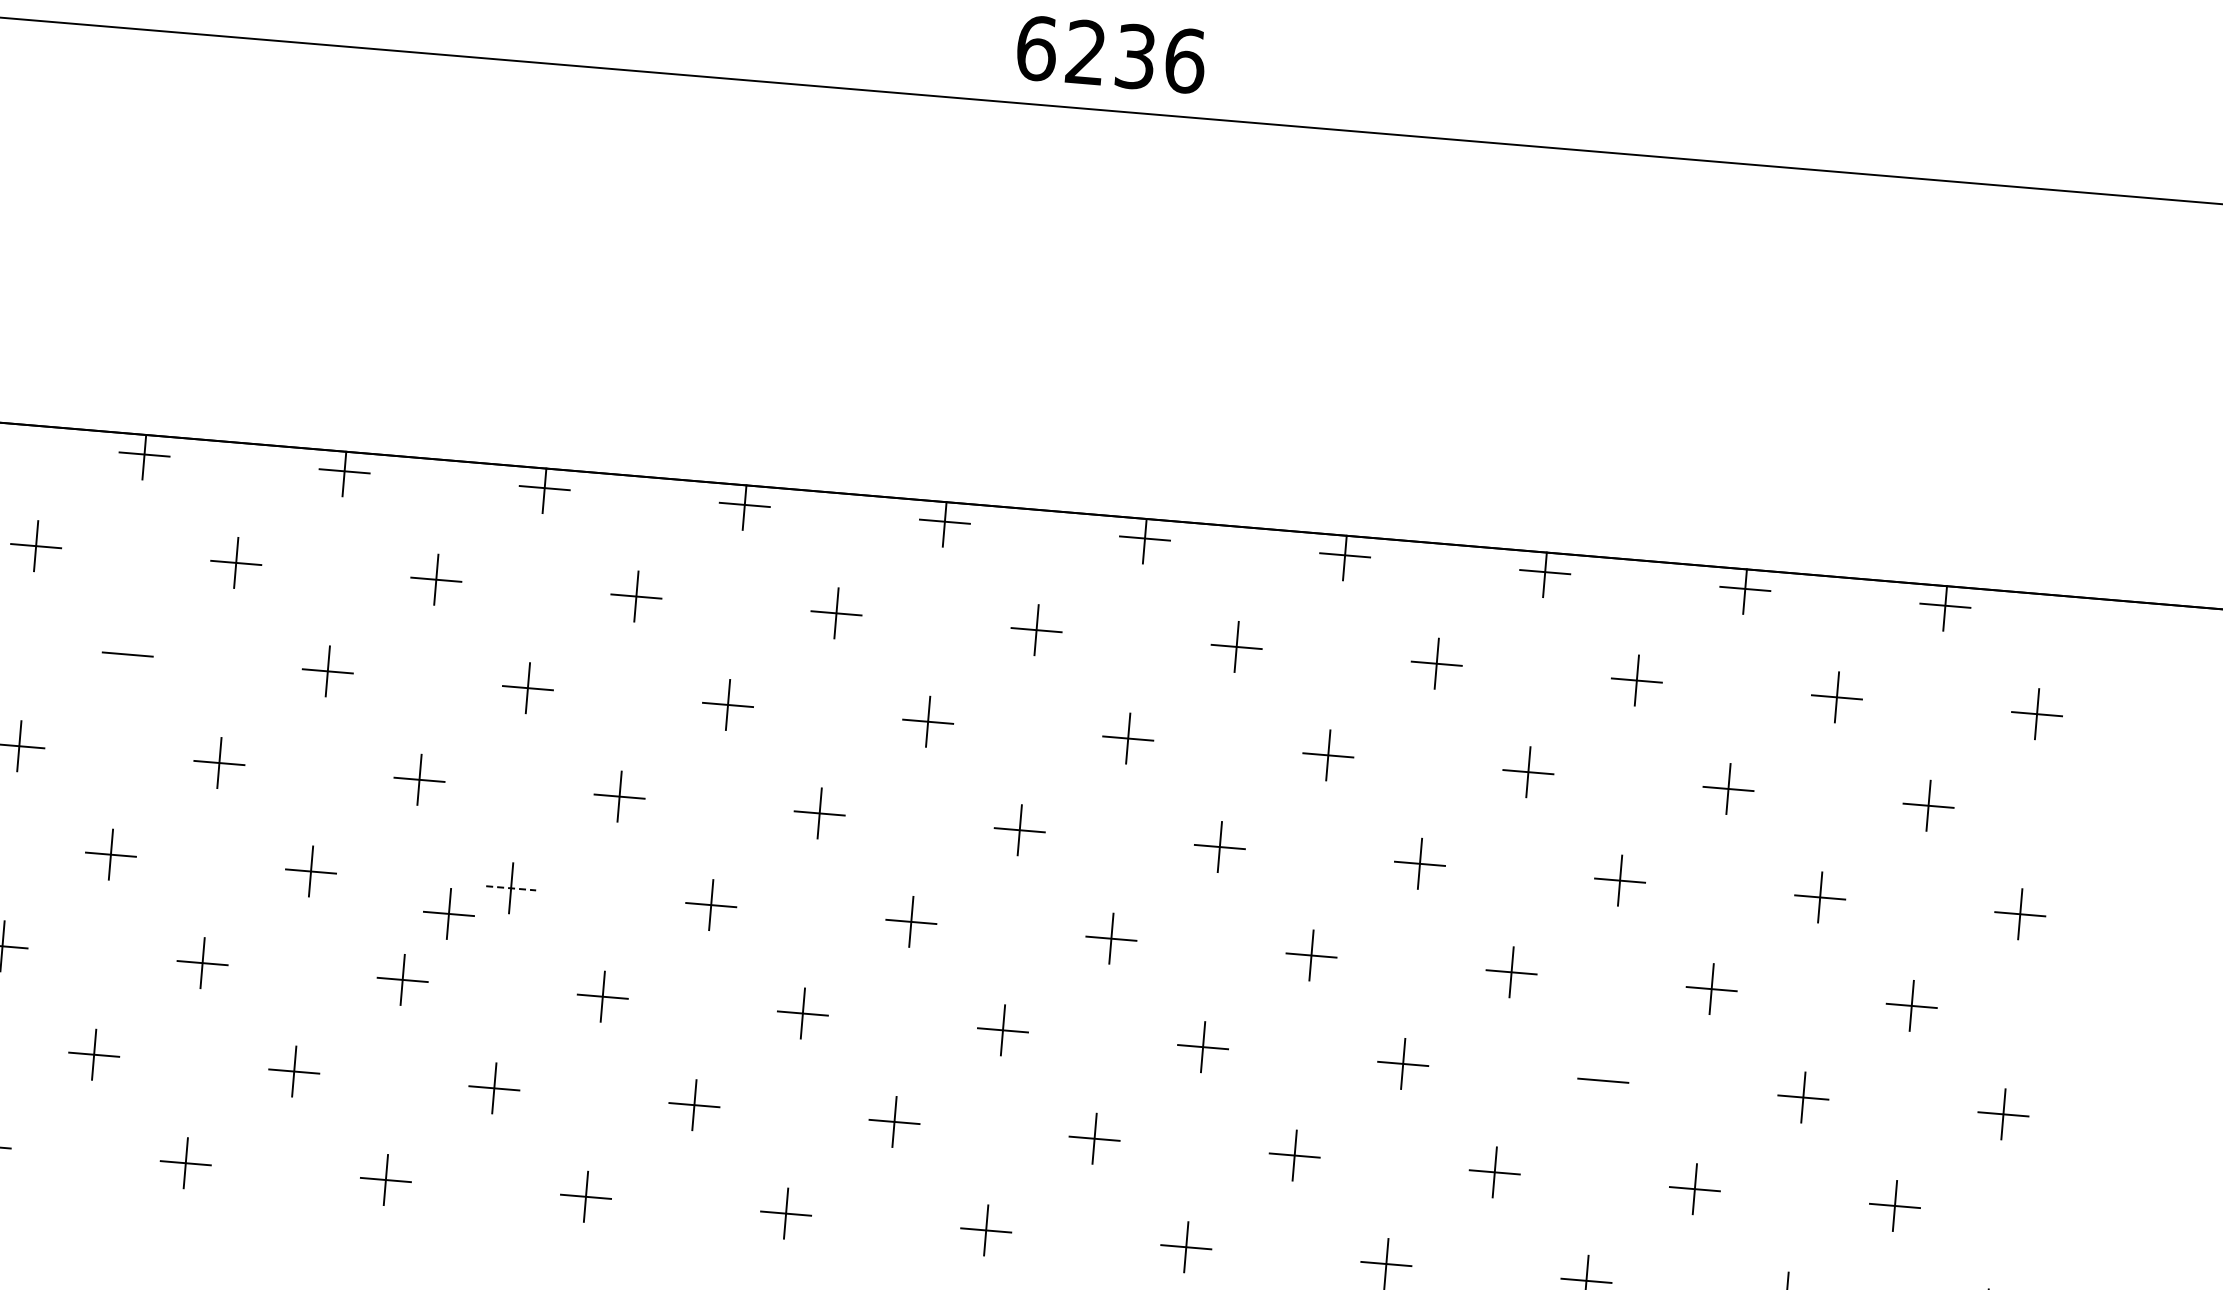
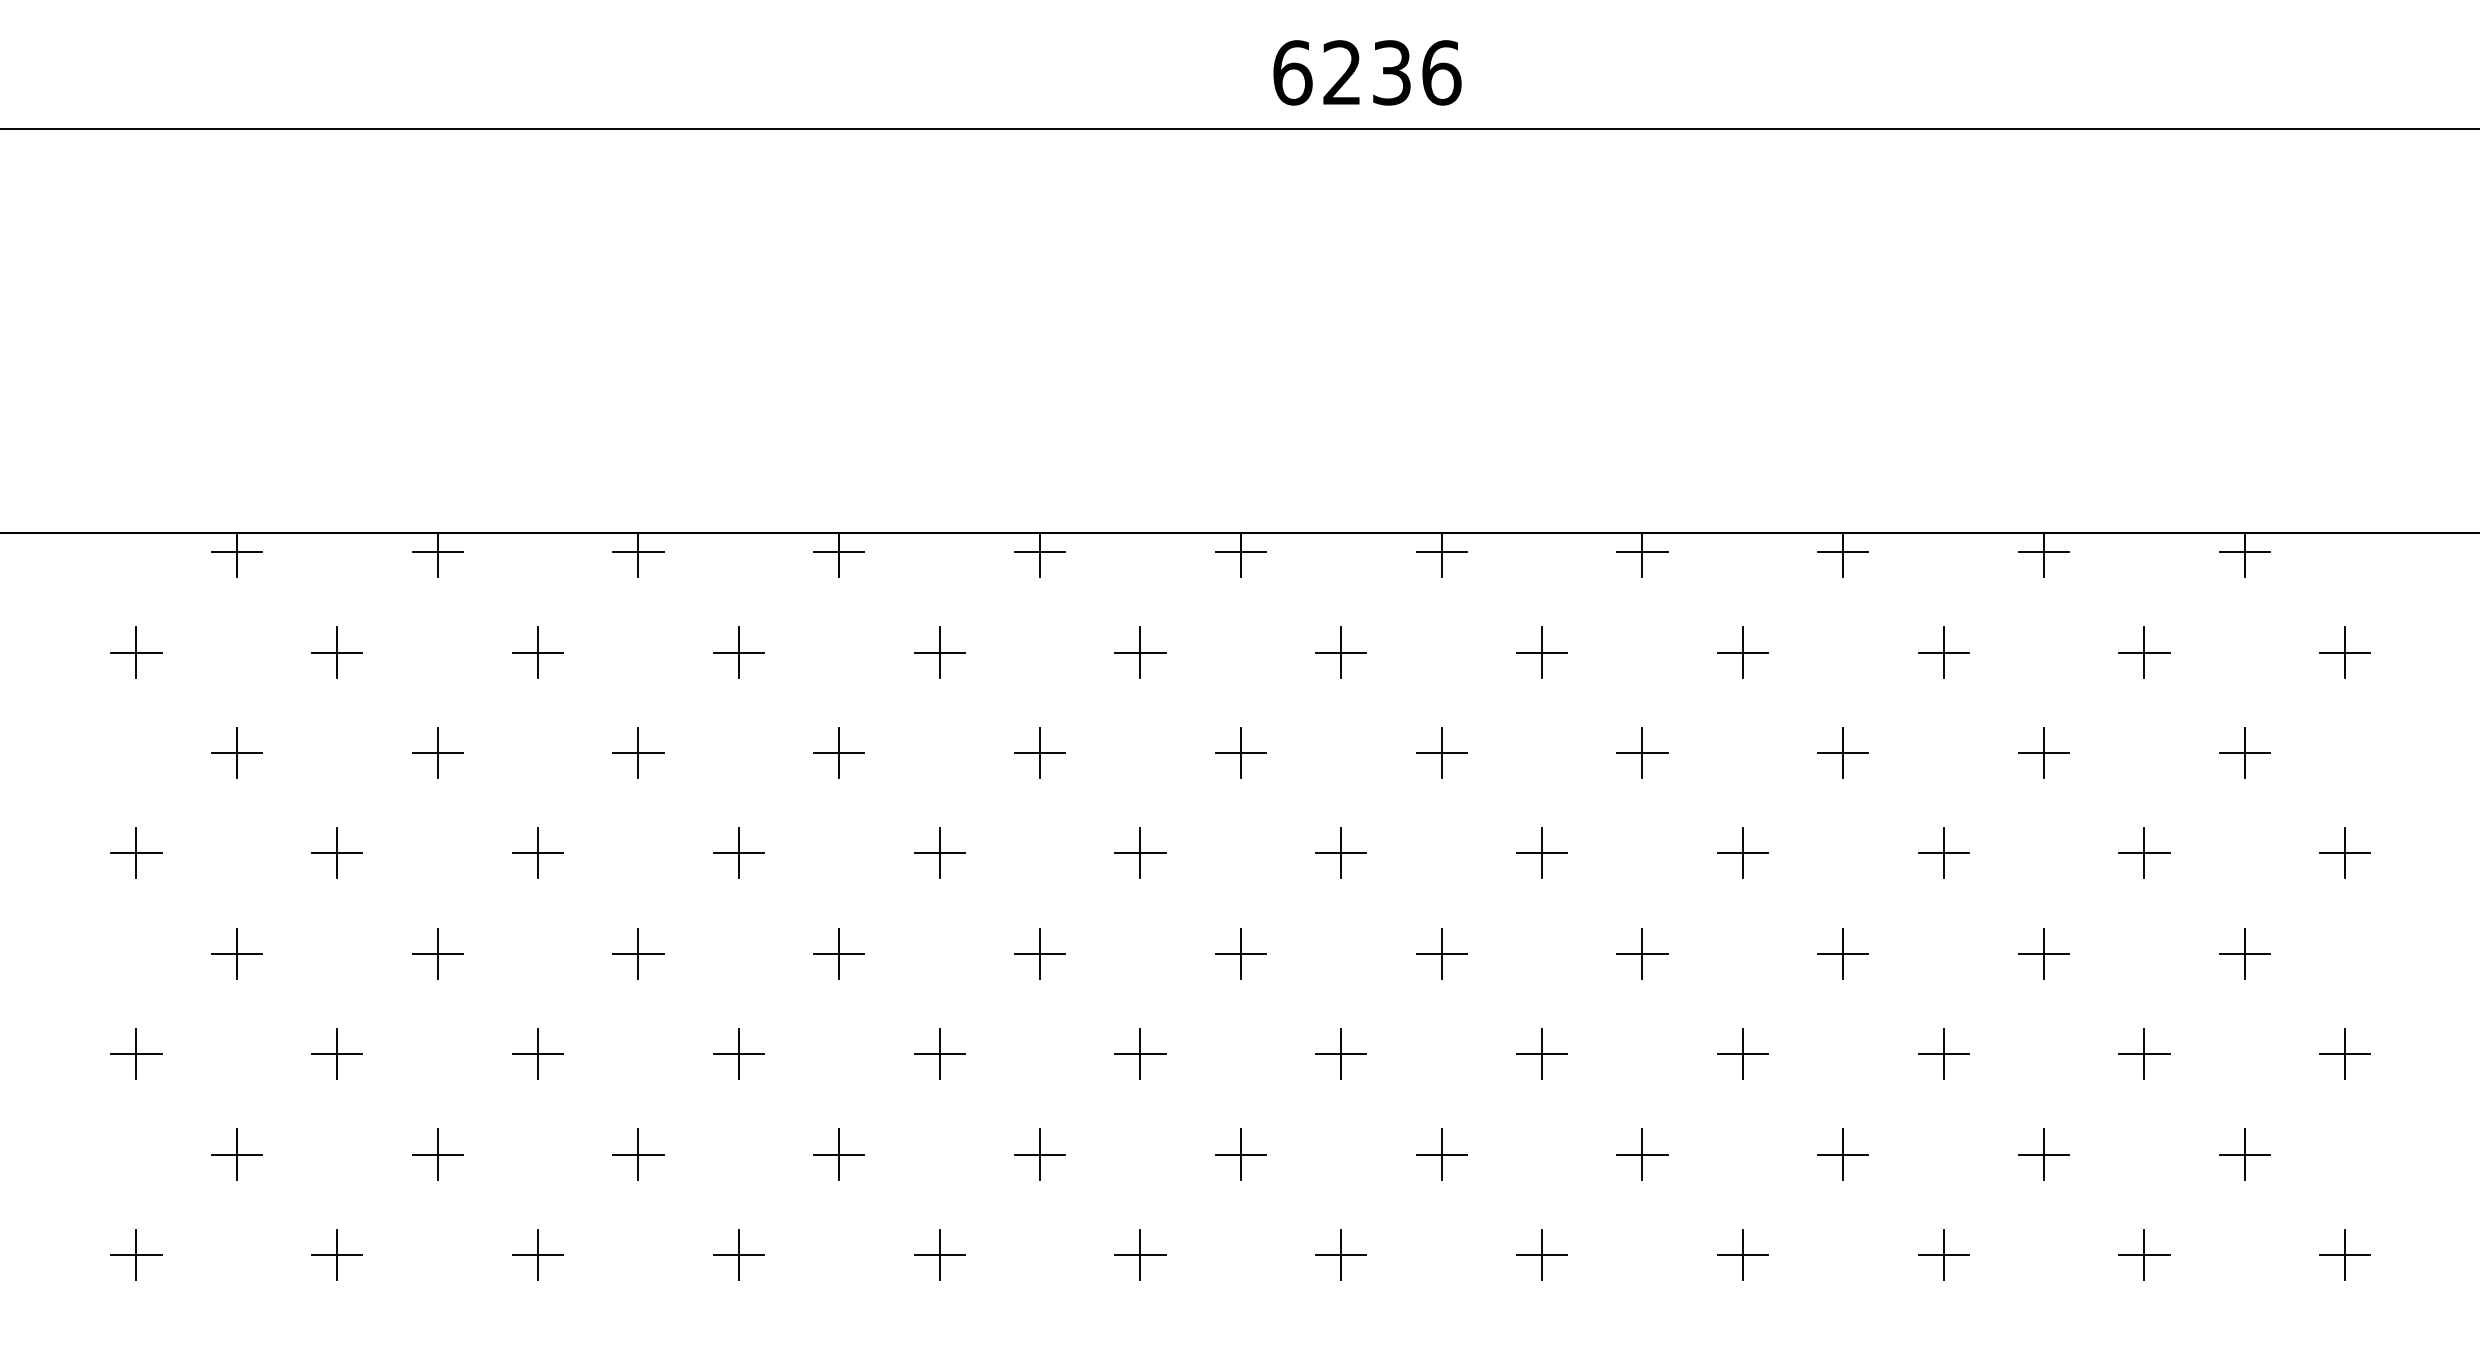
line: (127, 654) -> (437, 752), added
line: (511, 888) -> (839, 953), dashed -> solid
part: (449, 913) -> (779, 984), removed
line: (1603, 1081) -> (1943, 1054), added

